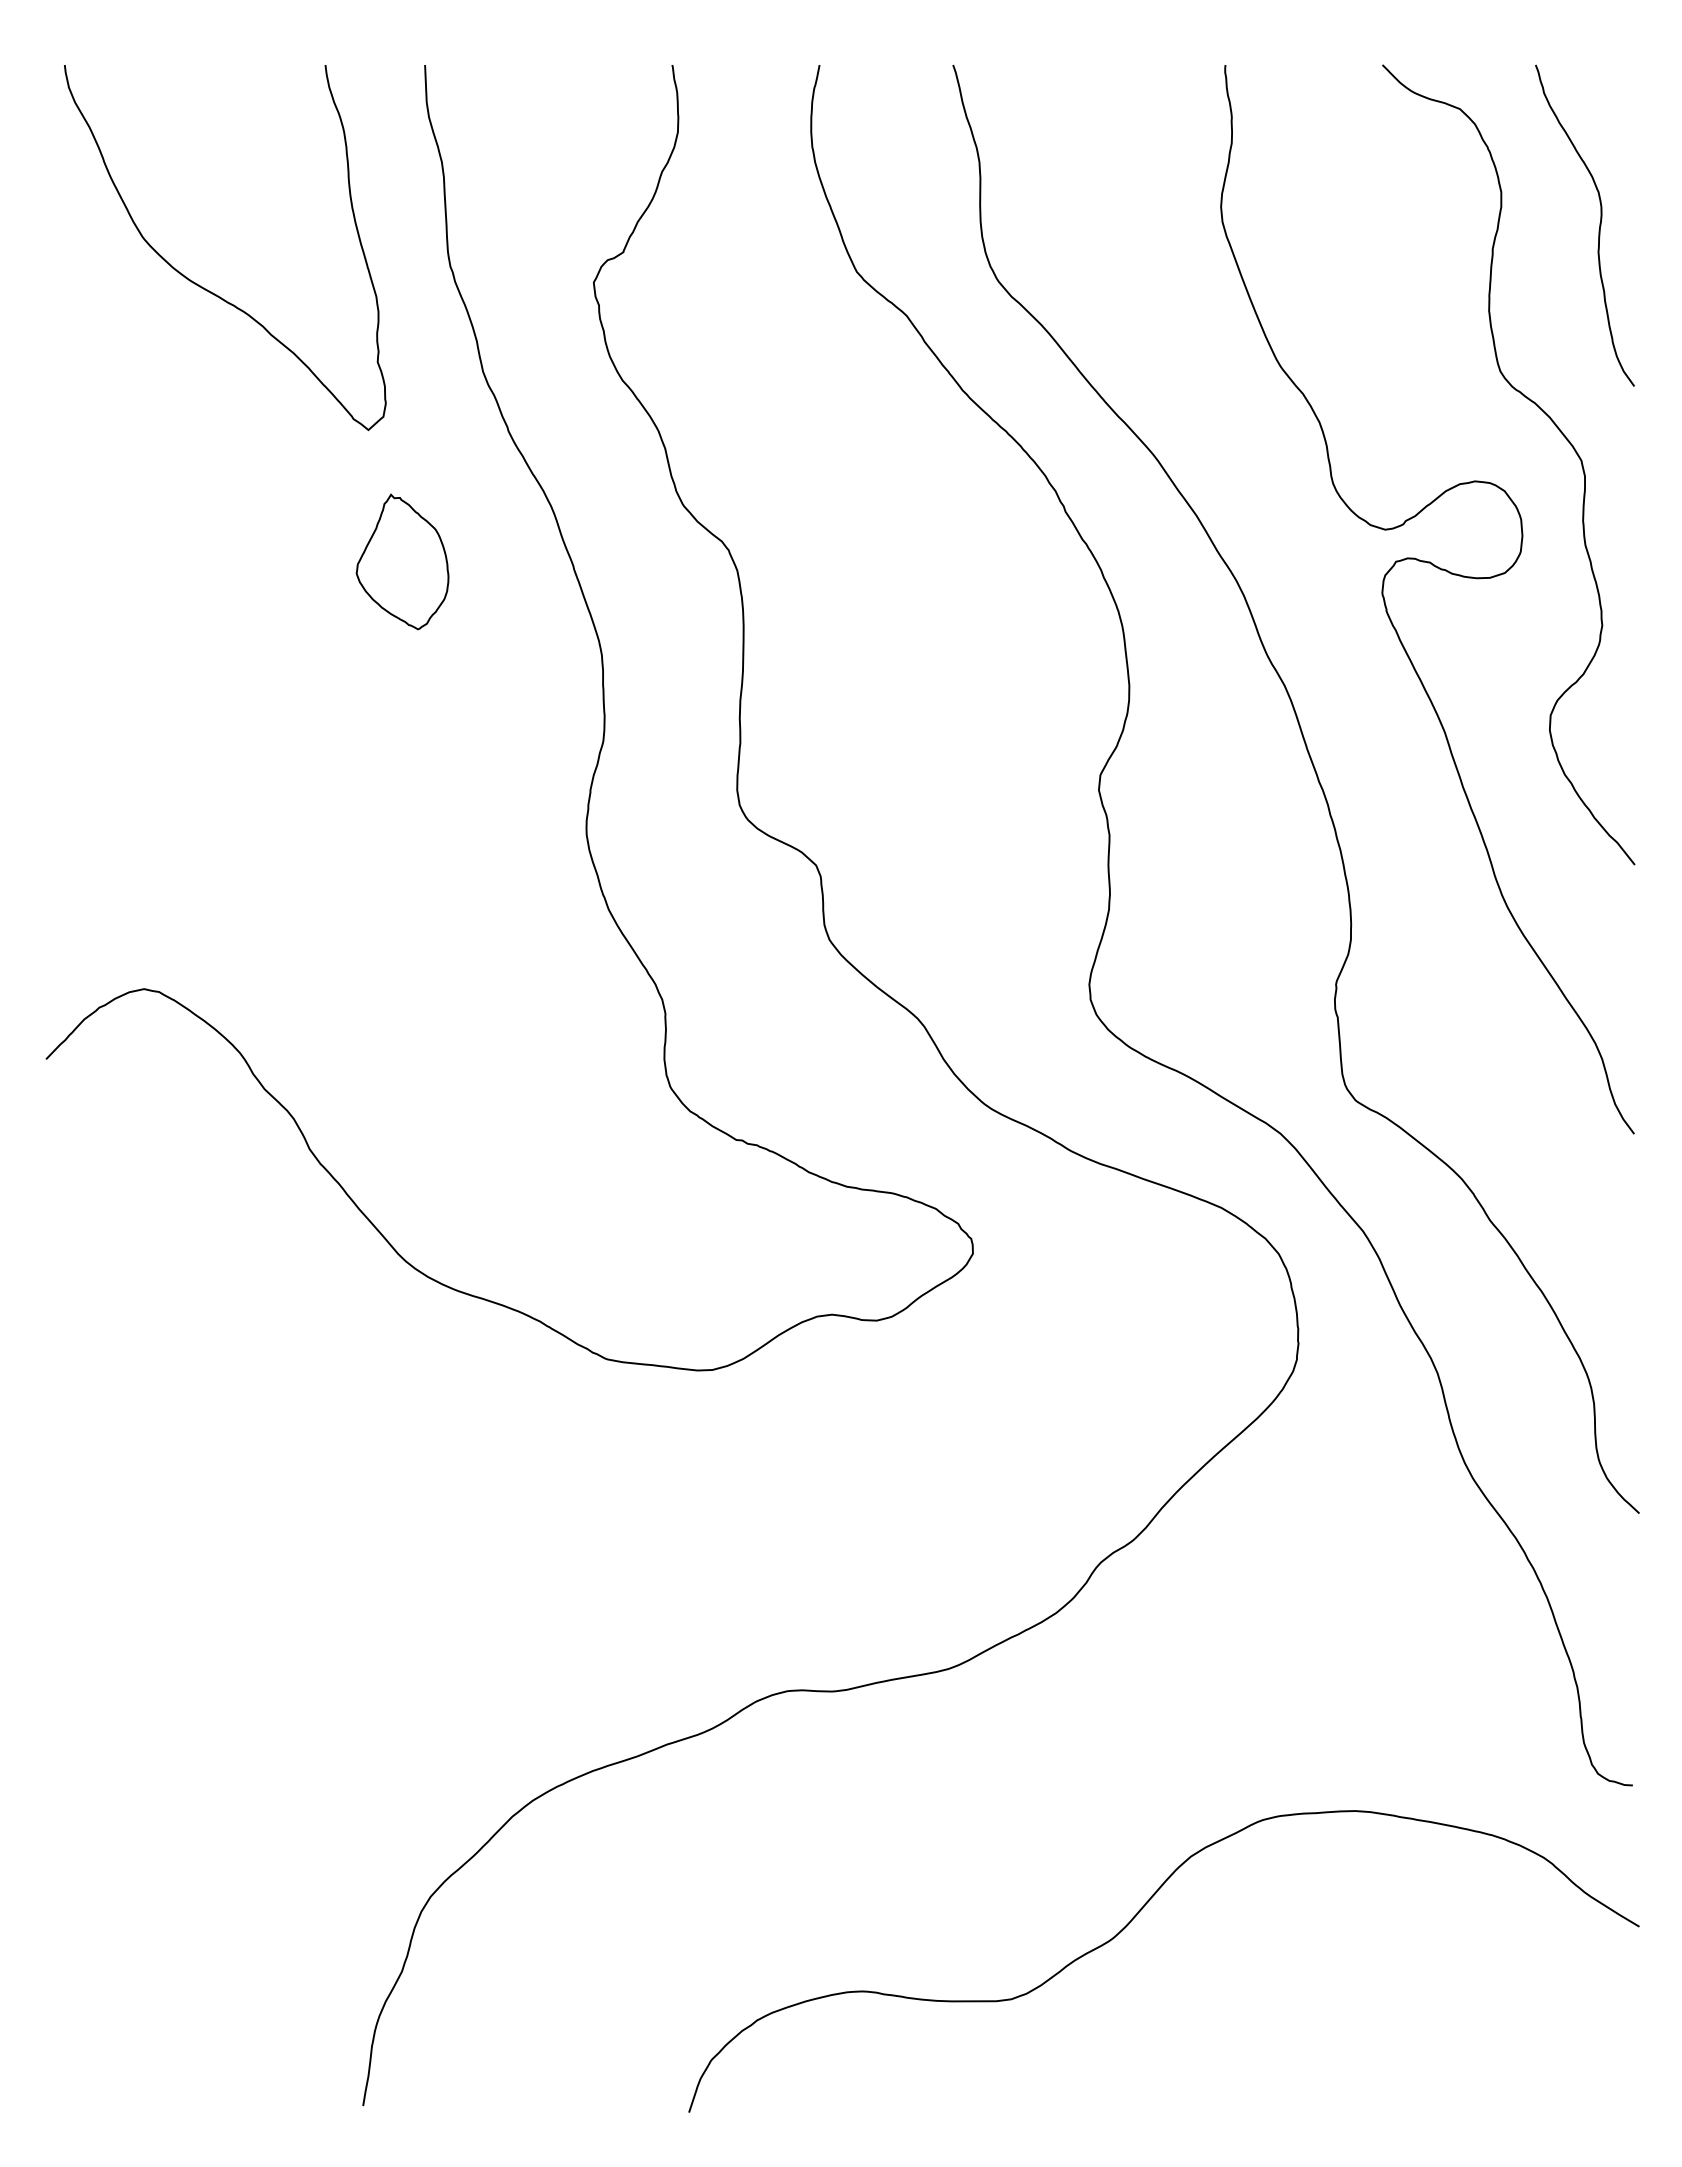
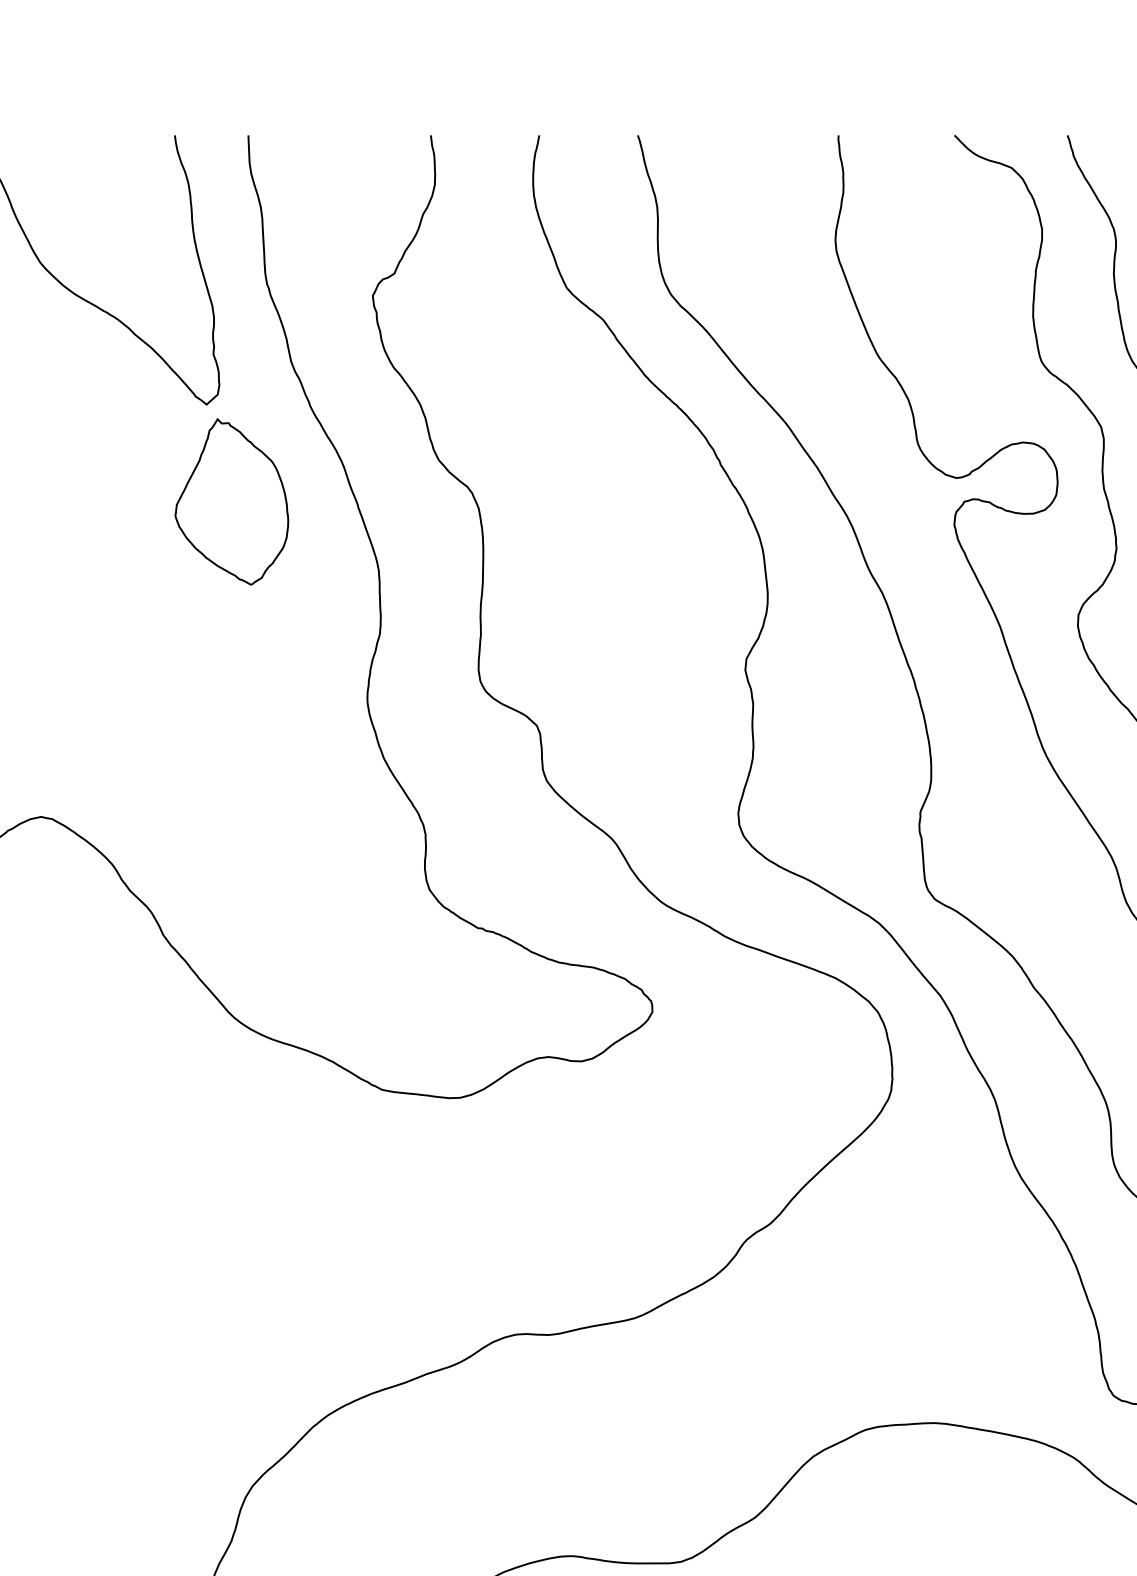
part: (402, 561) -> (231, 501), size x1.67

